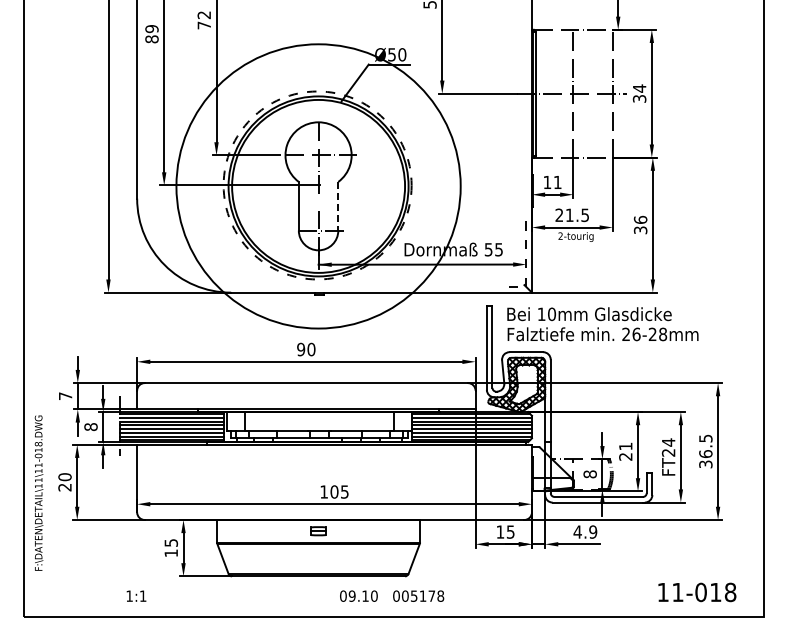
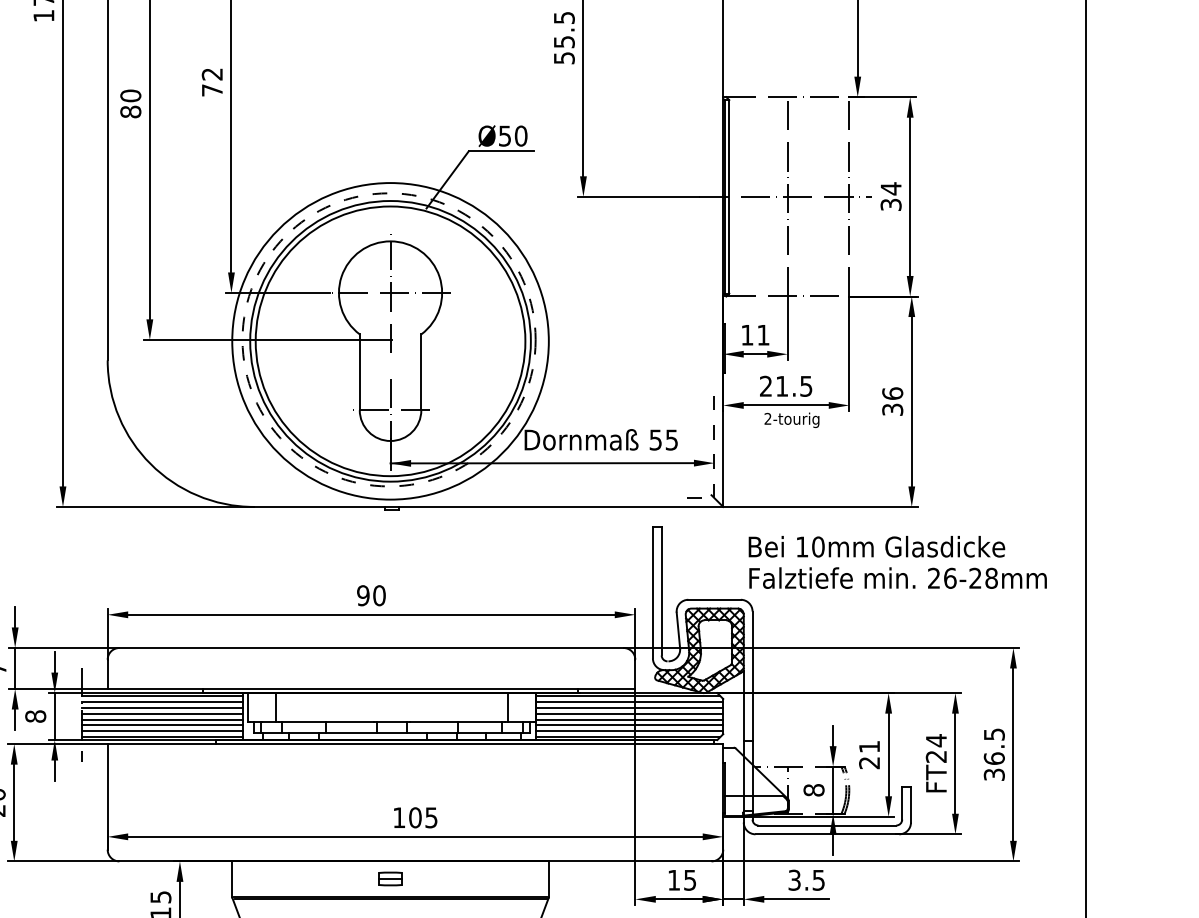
text: (151, 29) -> (130, 96), 89 -> 80
circle: (318, 185) -> (390, 339), size x0.71
line: (338, 206) -> (421, 372), dashed -> solid
text: (602, 324) -> (897, 562), moved
text: (585, 531) -> (806, 879), 4.9 -> 3.5

